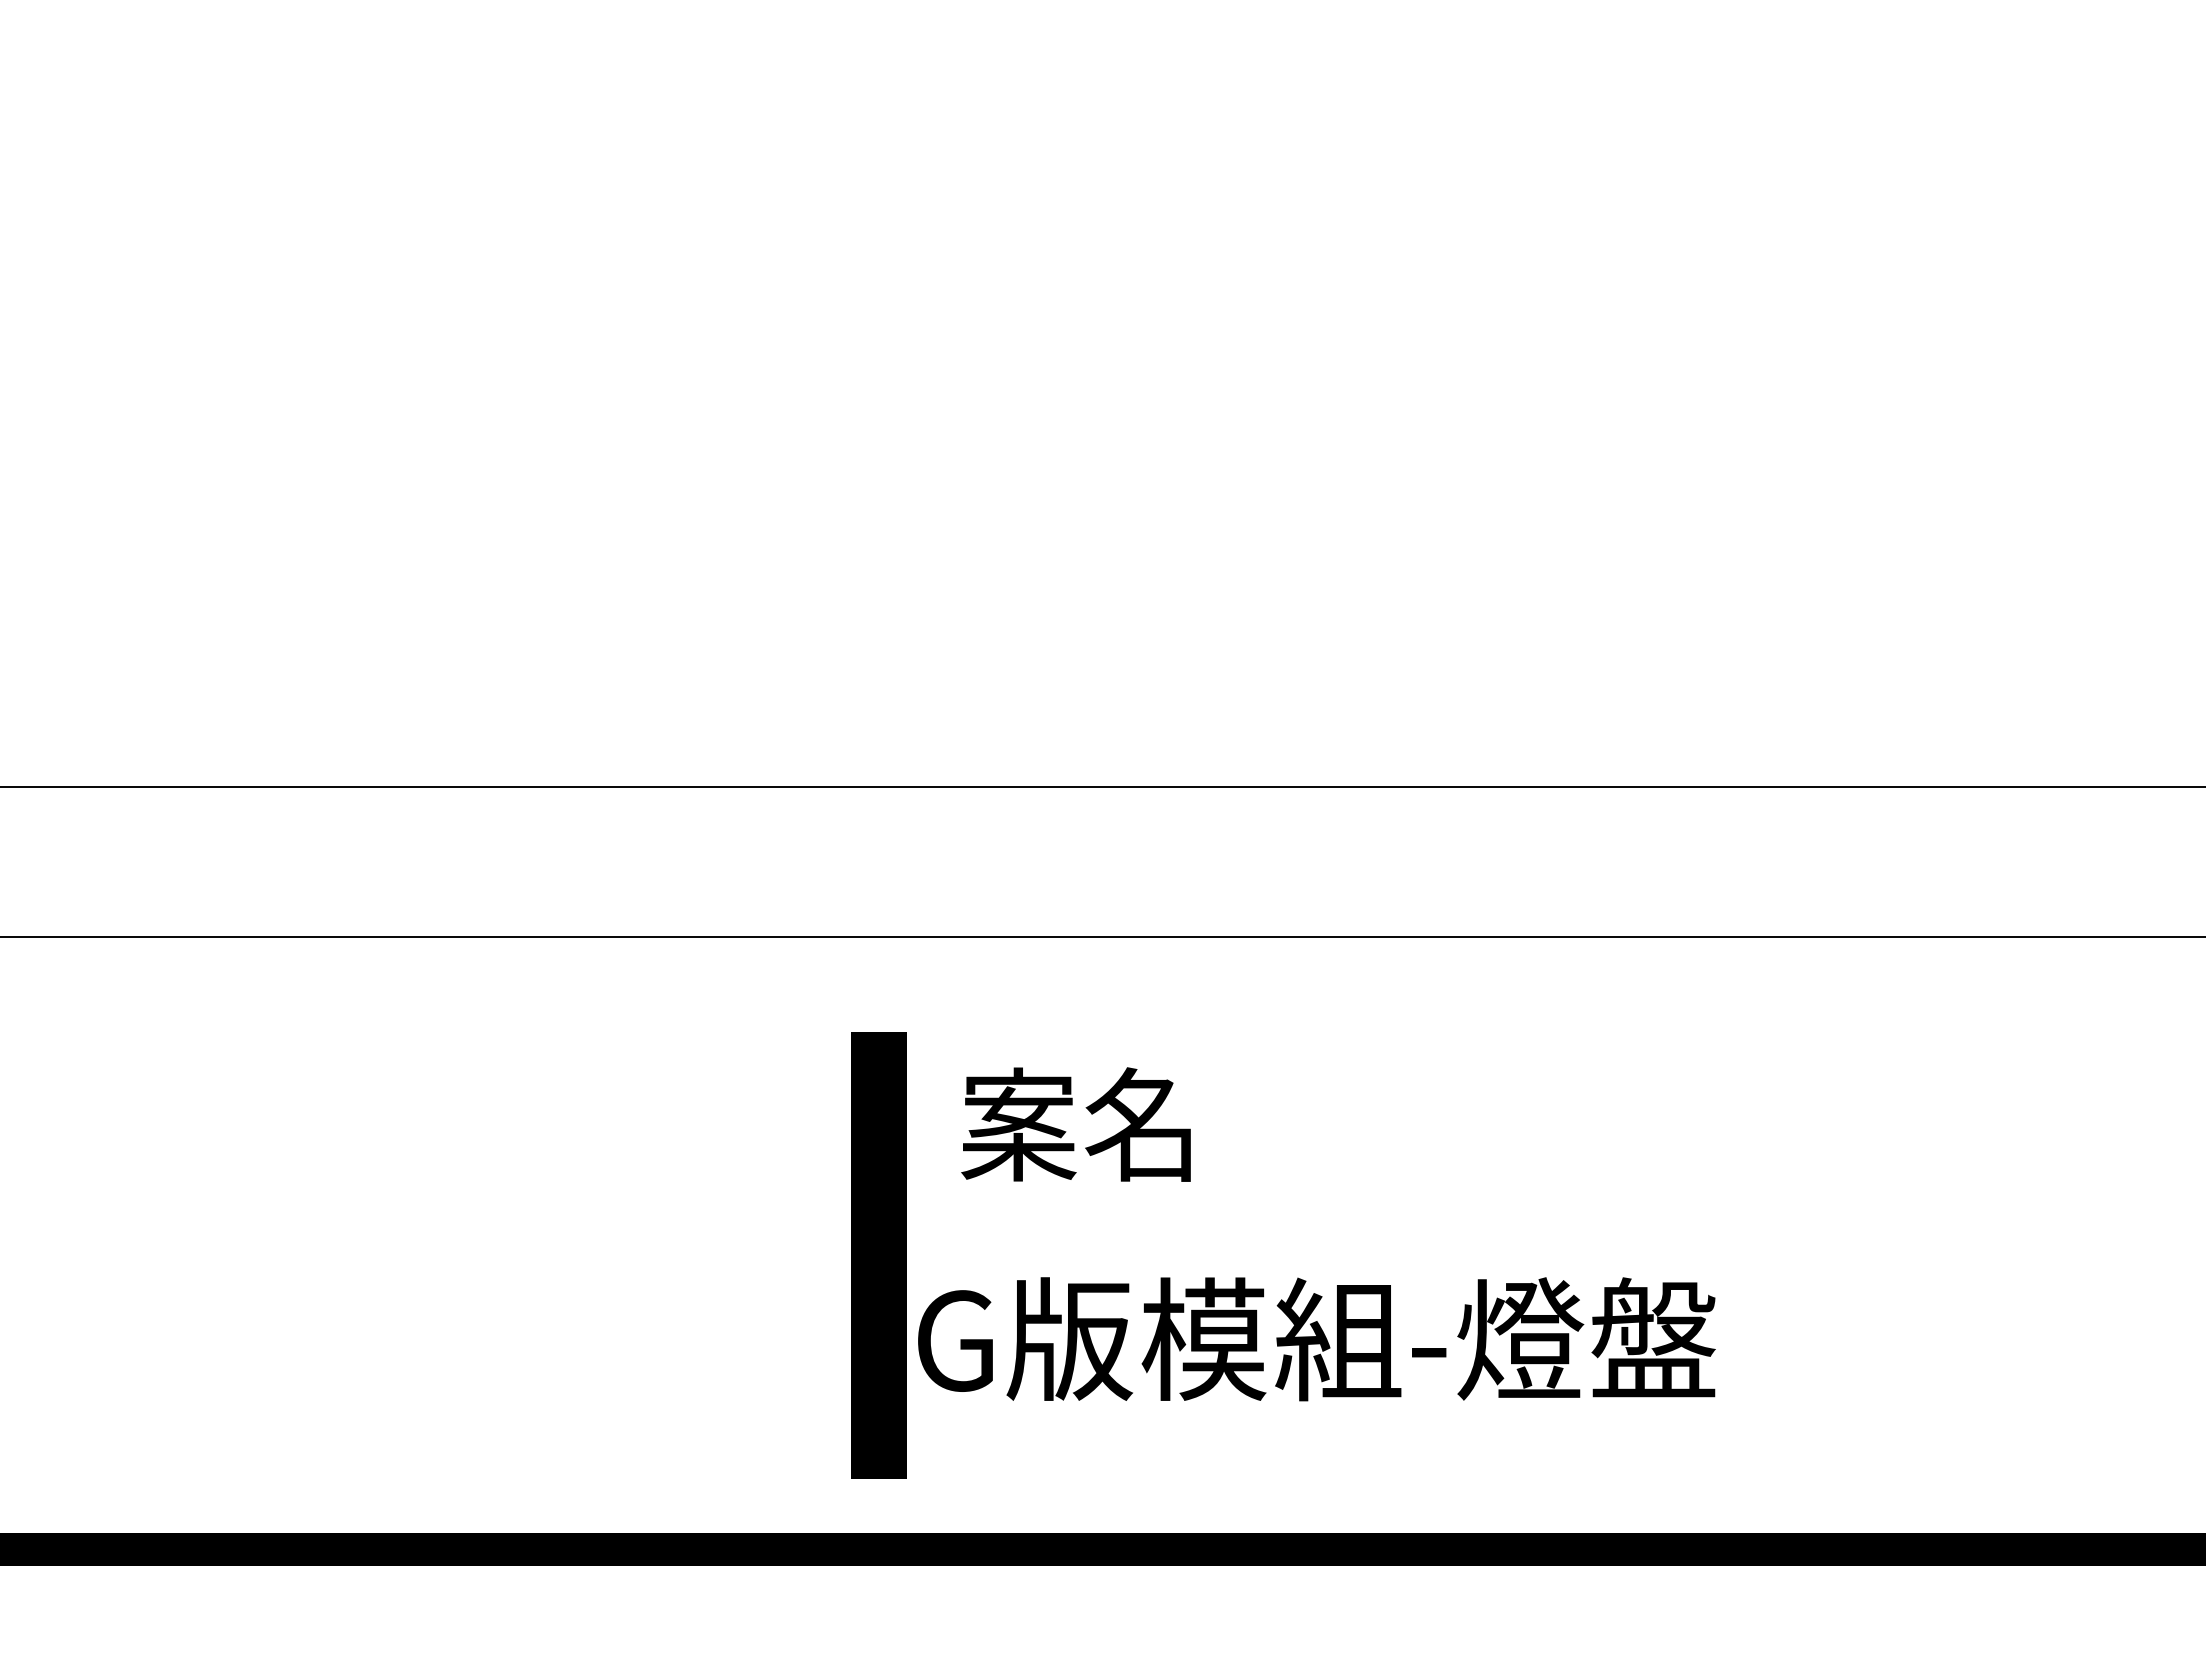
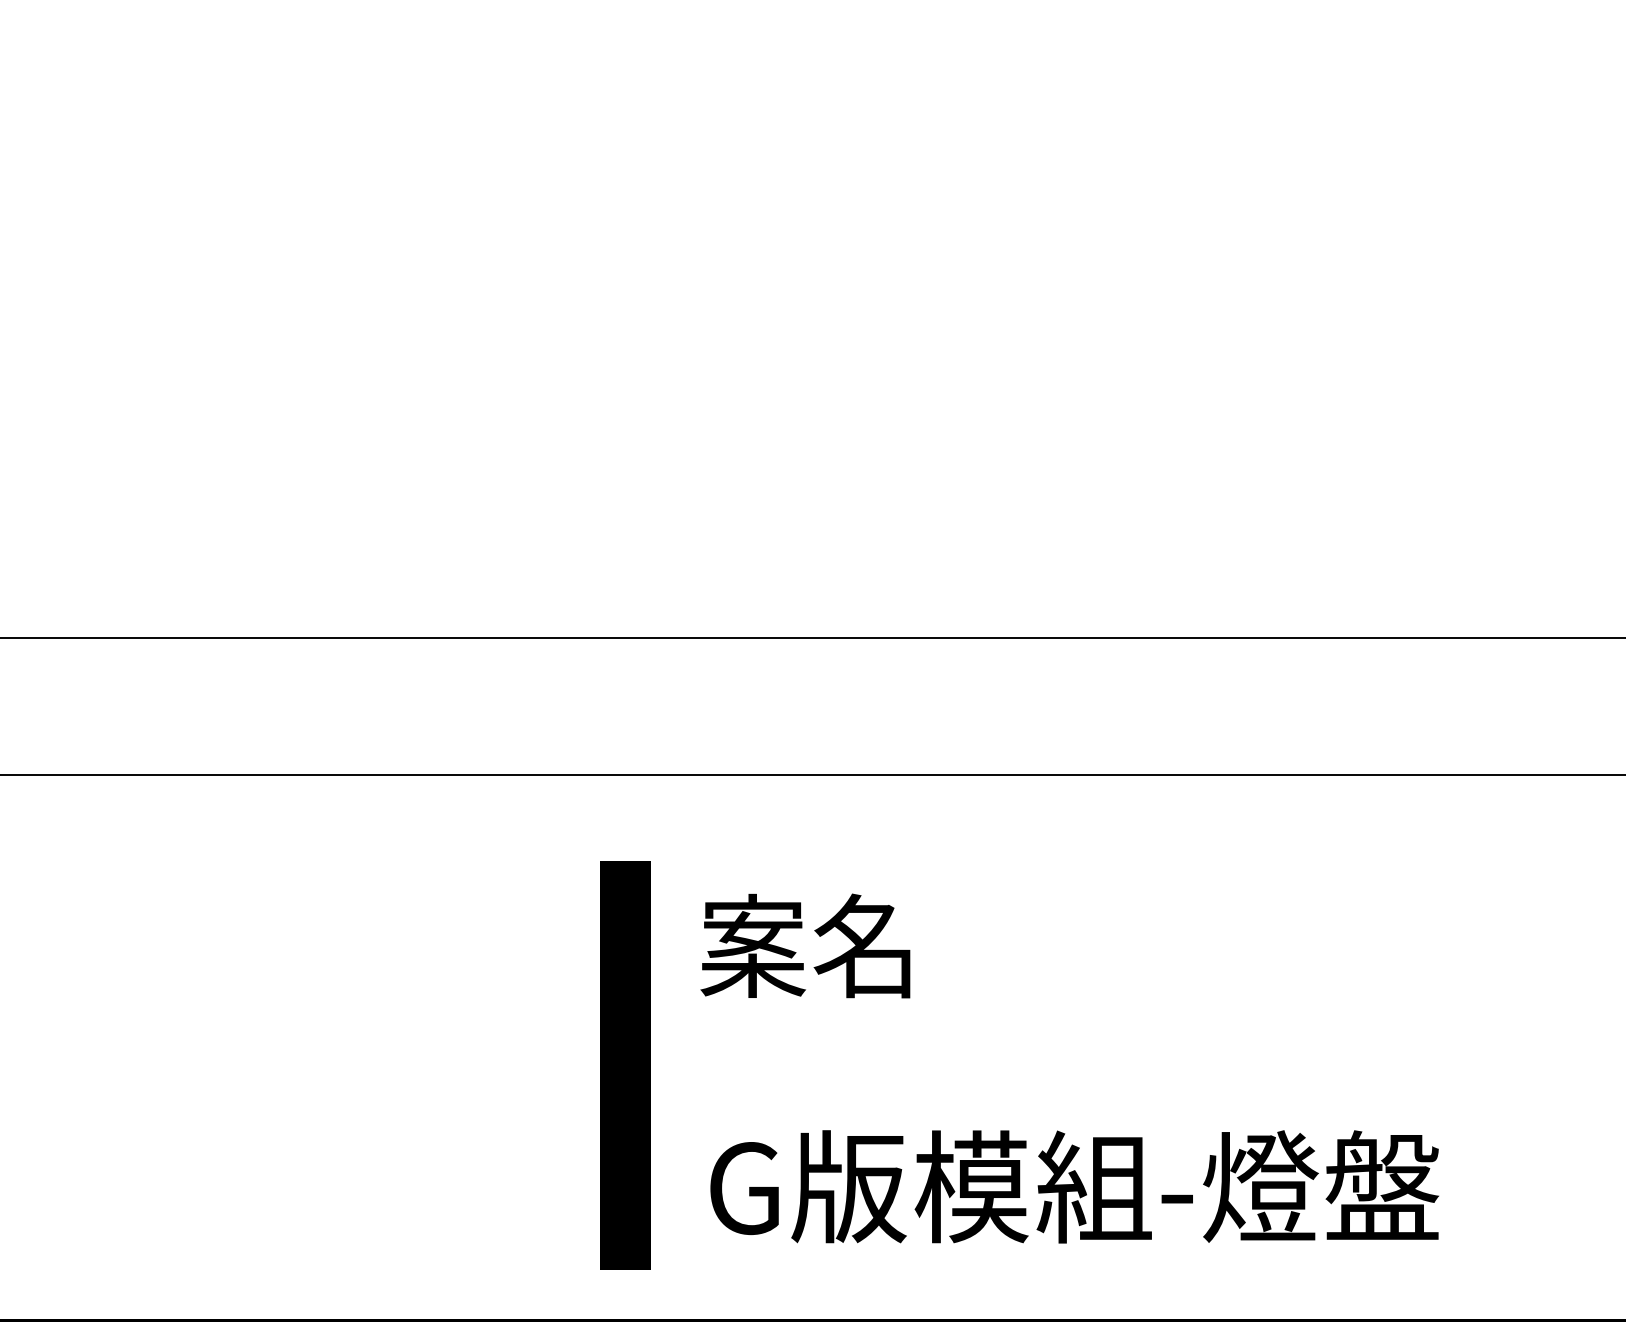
text: (1316, 1339) -> (1074, 1187), moved

